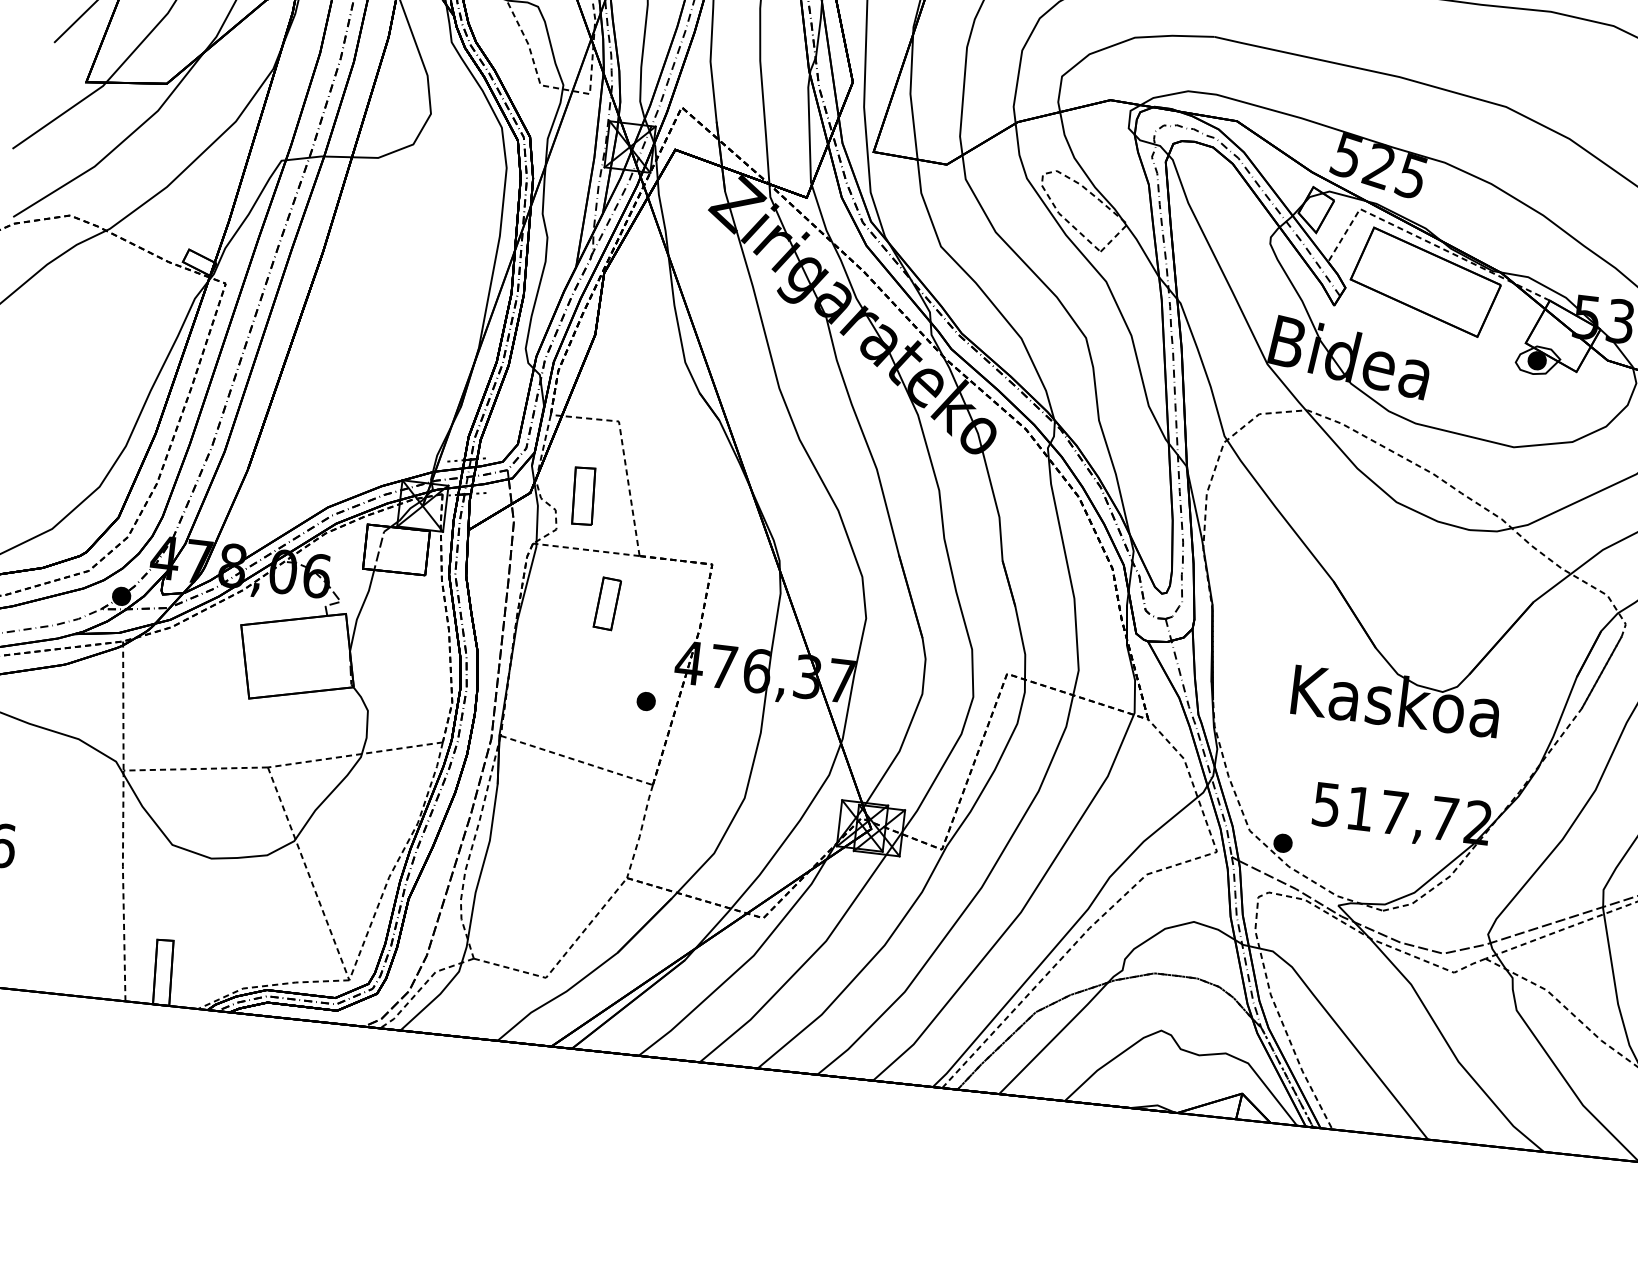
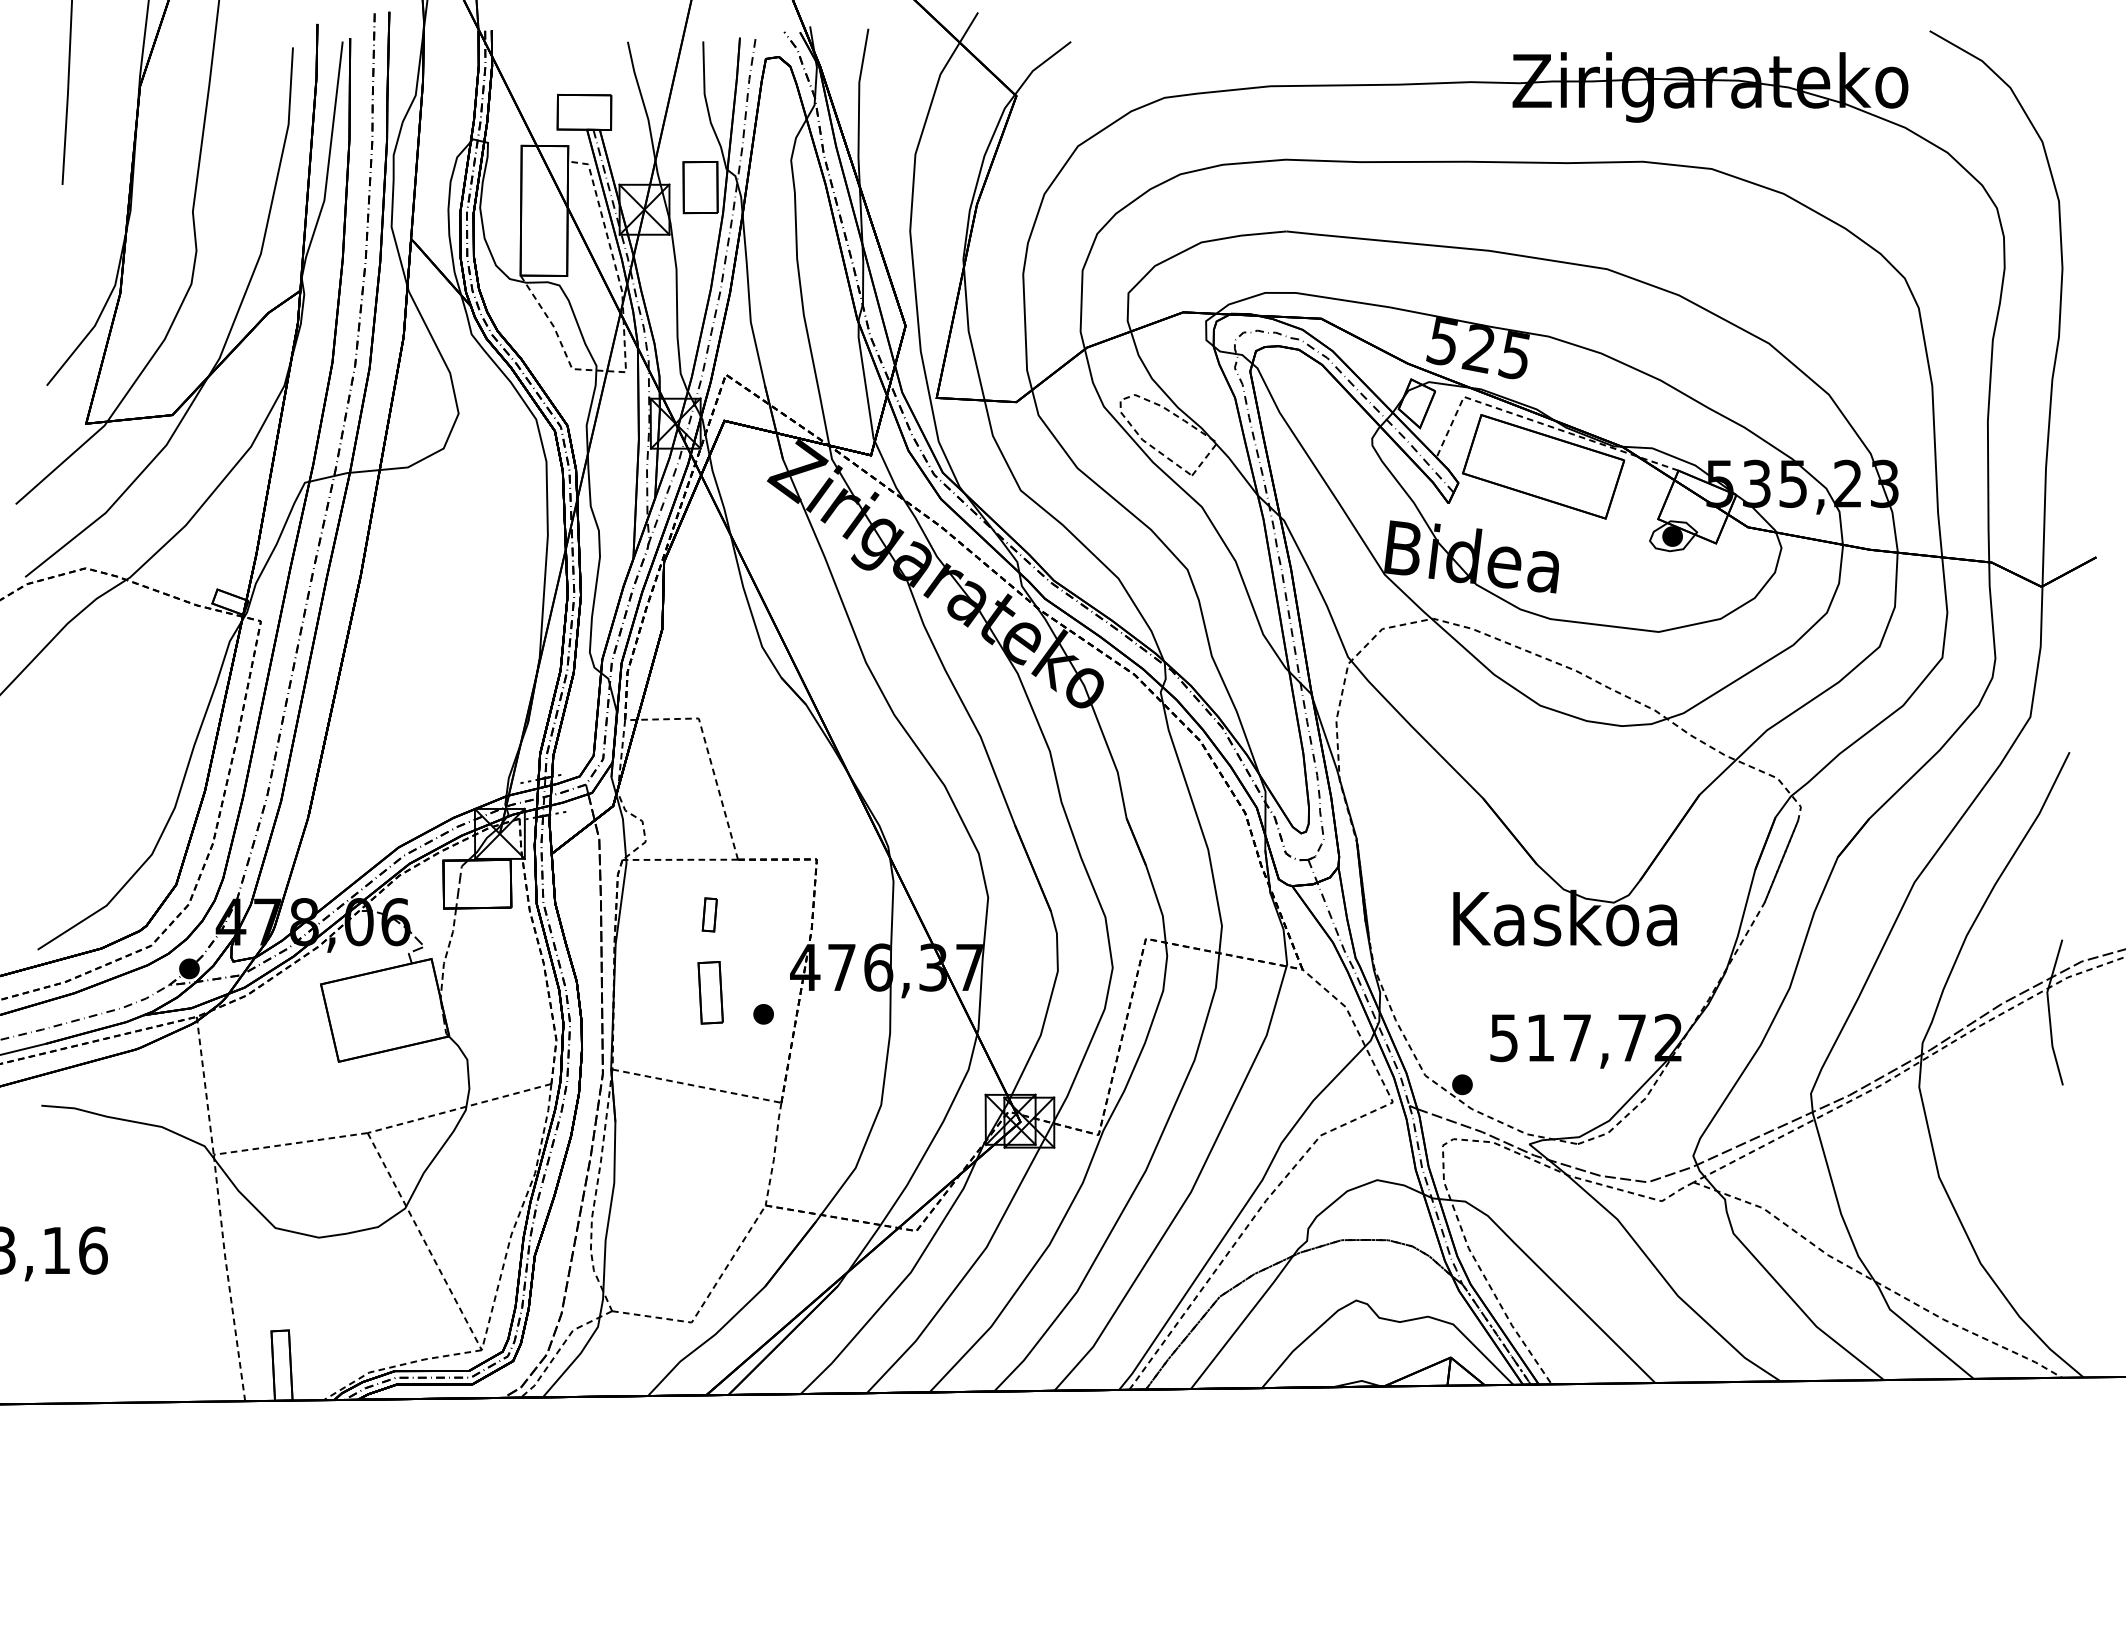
part: (583, 495) -> (710, 992), moved
part: (607, 603) -> (709, 914), size x0.6
line: (360, 610) -> (446, 953), solid -> dashed

